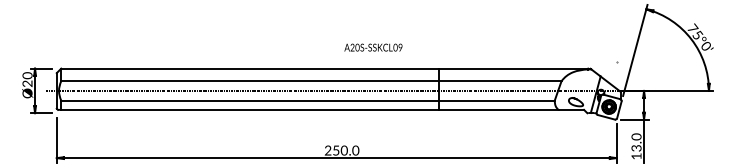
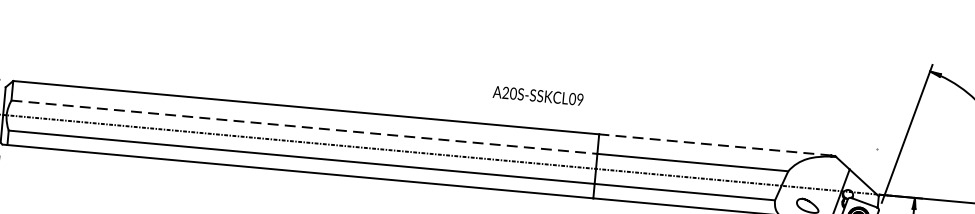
text: (373, 47) -> (538, 95), moved
line: (513, 68) -> (715, 144), solid -> dashed
line: (249, 81) -> (303, 127), solid -> dashed

